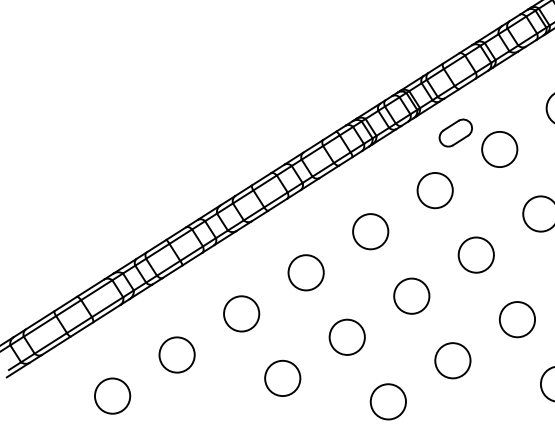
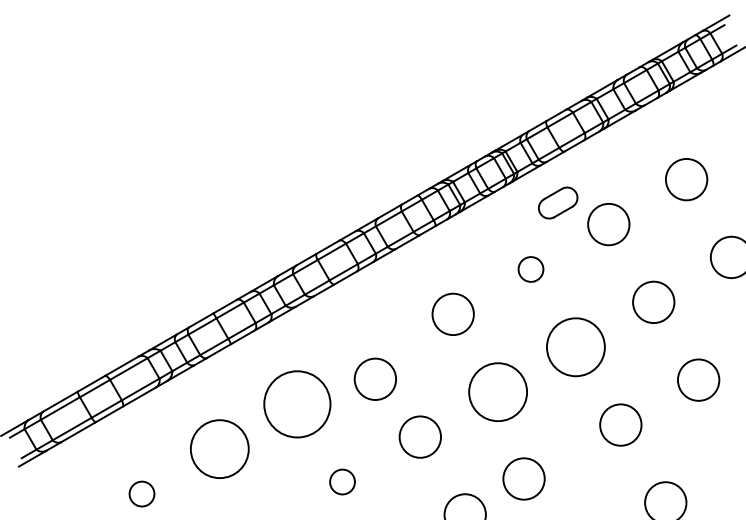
circle: (434, 190) -> (530, 269), size x0.6
circle: (475, 254) -> (575, 346), size x1.4
circle: (305, 272) -> (374, 378), moved
circle: (411, 295) -> (497, 391), size x1.4
circle: (241, 313) -> (297, 403), size x1.6
circle: (176, 354) -> (219, 448), size x1.4
circle: (452, 360) -> (523, 478), moved
circle: (282, 377) -> (342, 481), size x0.6
circle: (112, 395) -> (141, 493), size x0.6

